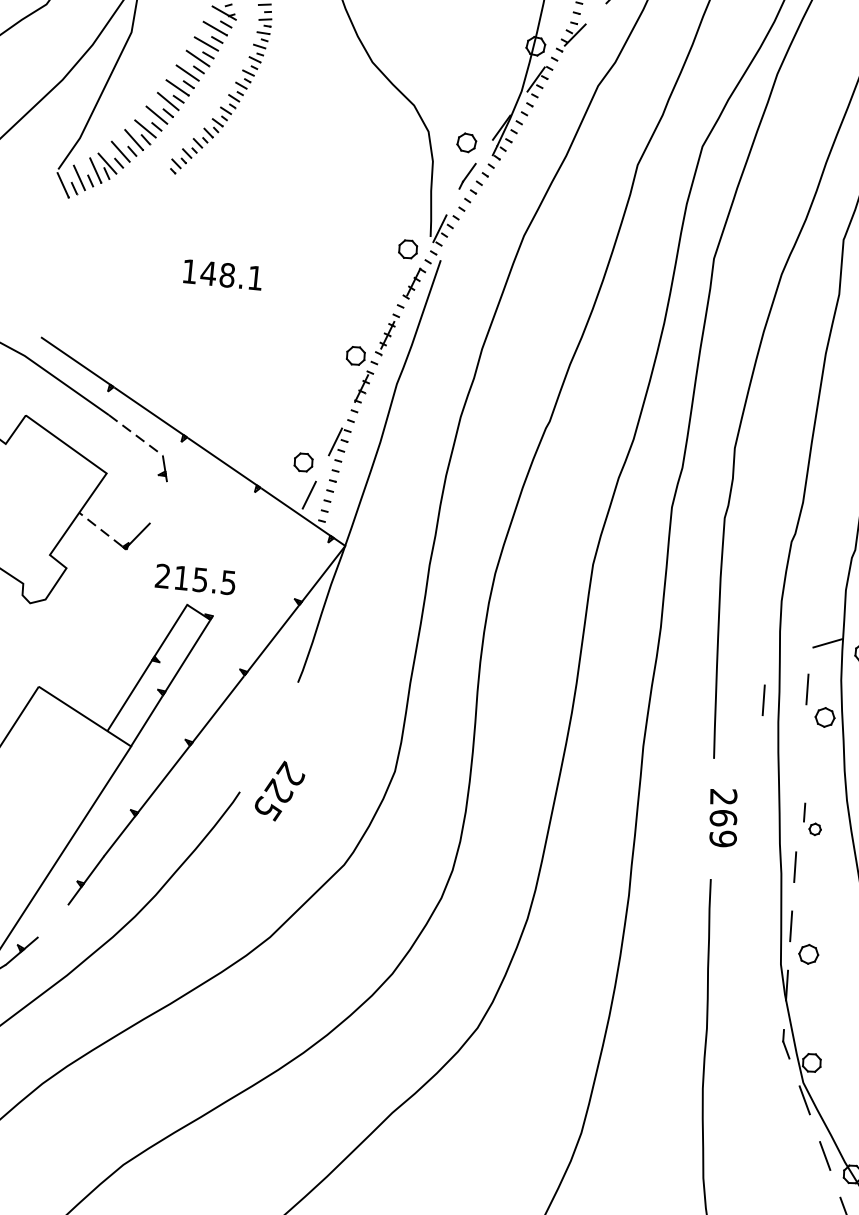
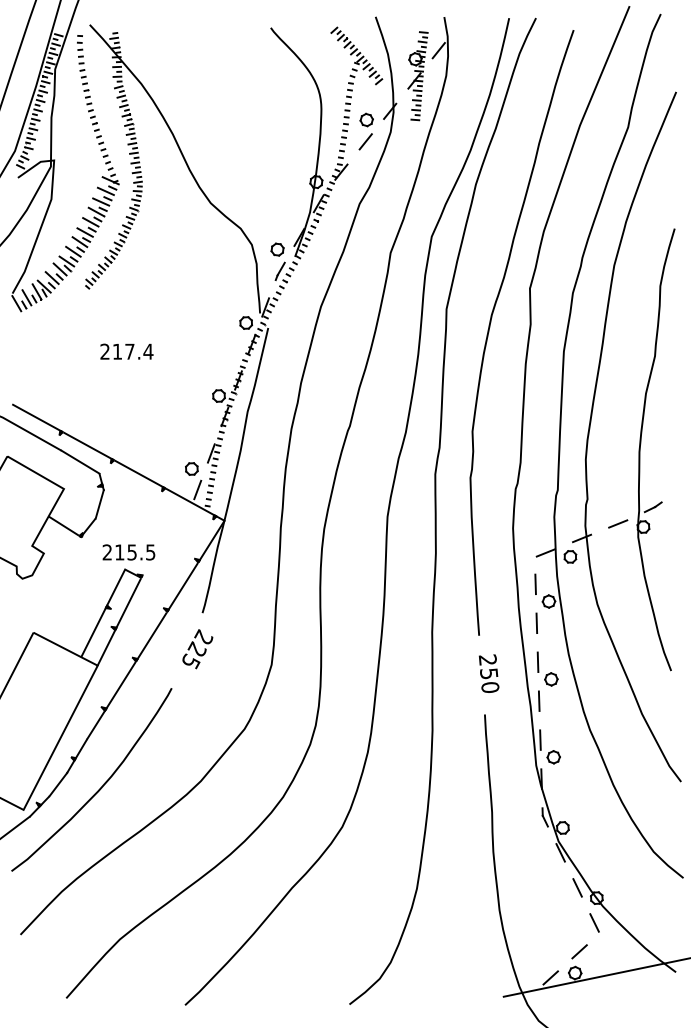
text: (222, 274) -> (126, 351), 148.1 -> 217.4
line: (137, 435) -> (81, 462), dashed -> solid
line: (158, 502) -> (99, 504), added
line: (98, 528) -> (62, 525), dashed -> solid
line: (763, 699) -> (536, 622), moved
text: (279, 791) -> (197, 649), moved
part: (812, 818) -> (547, 668), size x1.67
text: (722, 828) -> (489, 680), 269 -> 250
line: (53, 920) -> (58, 784), added

